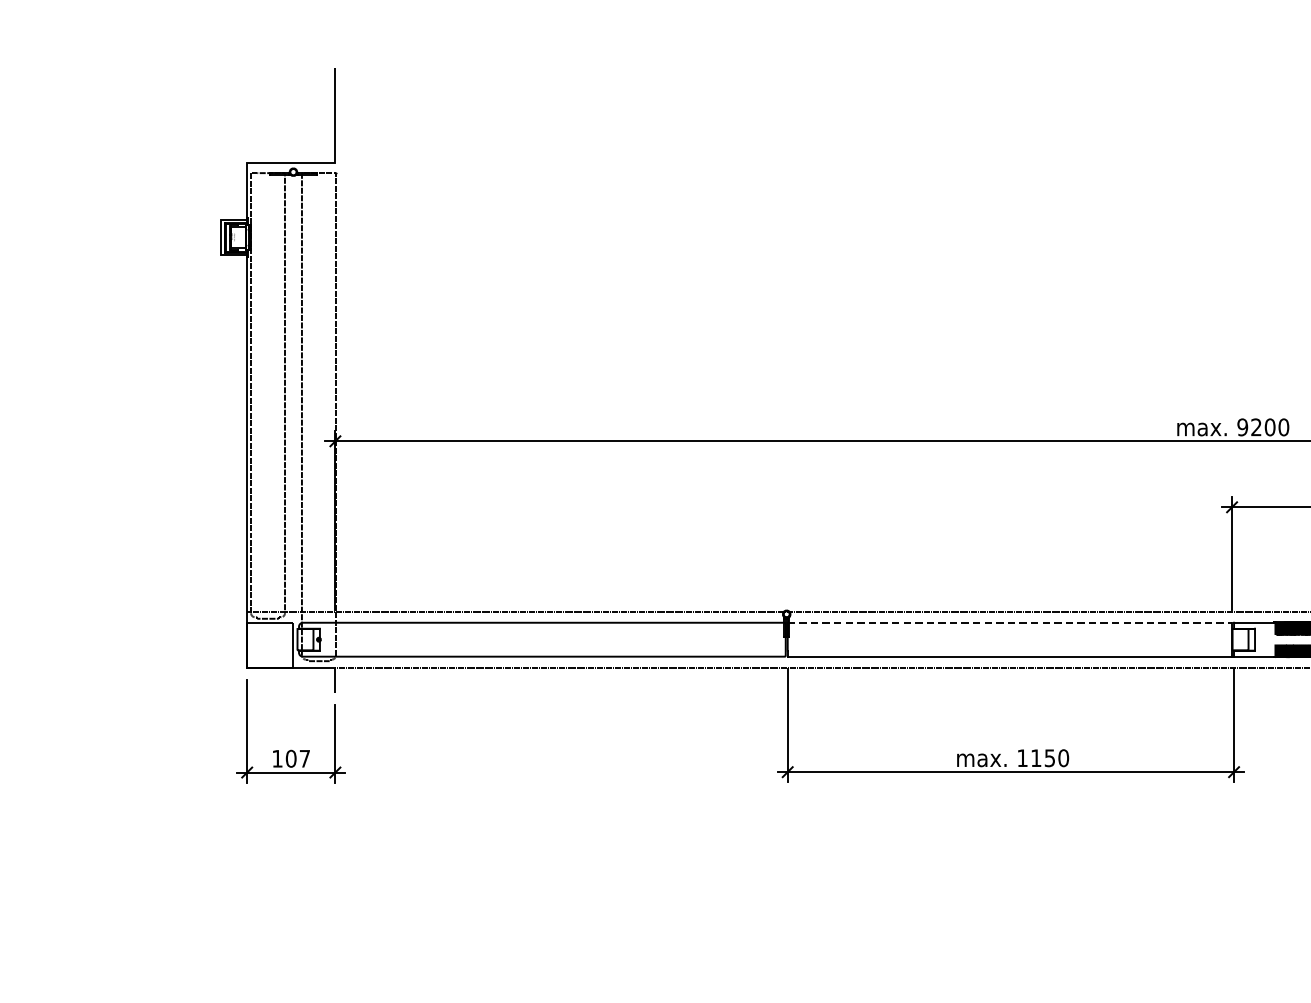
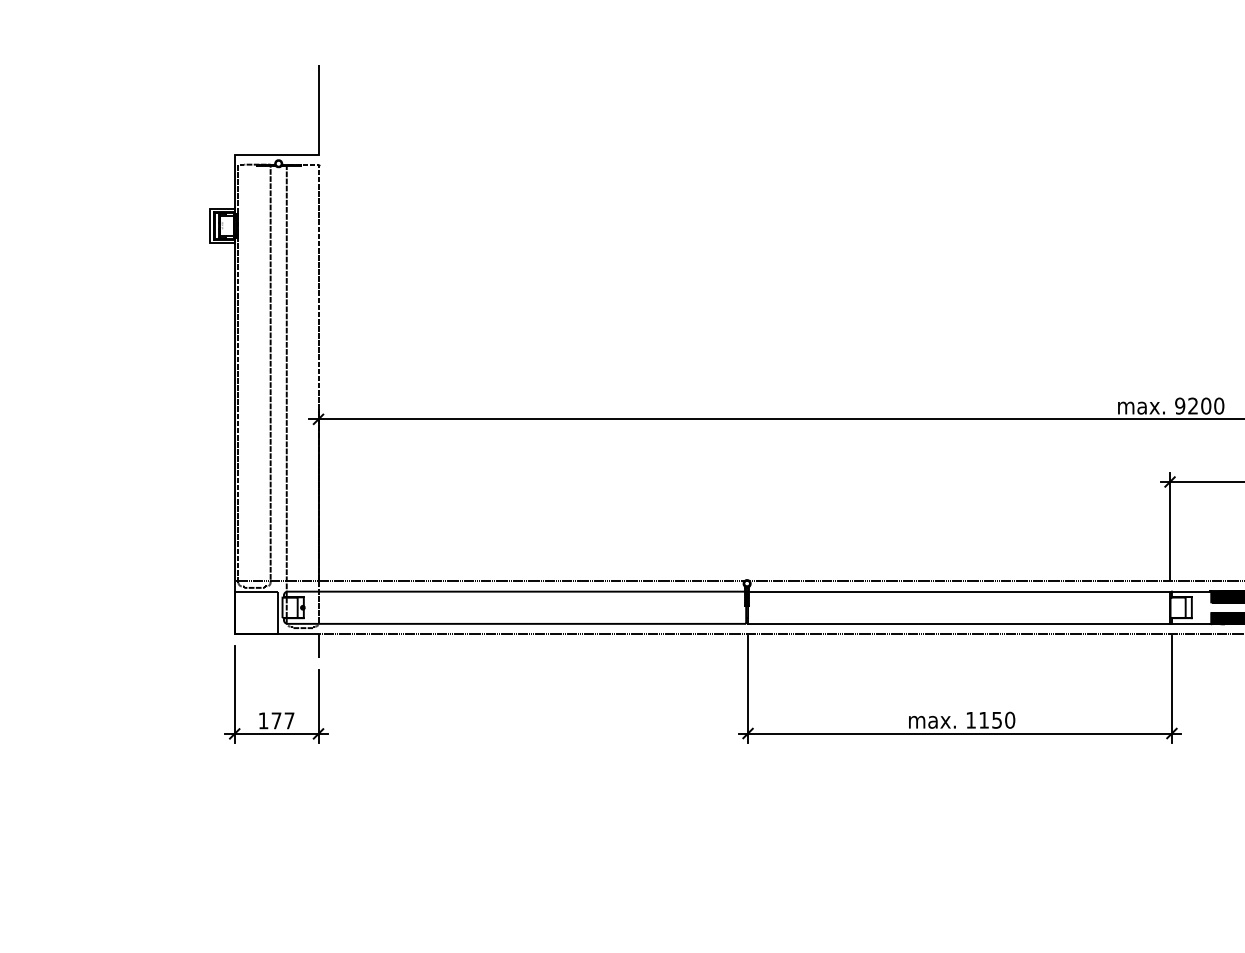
line: (1010, 622) -> (959, 591), dashed -> solid
text: (291, 758) -> (276, 720), 107 -> 177

